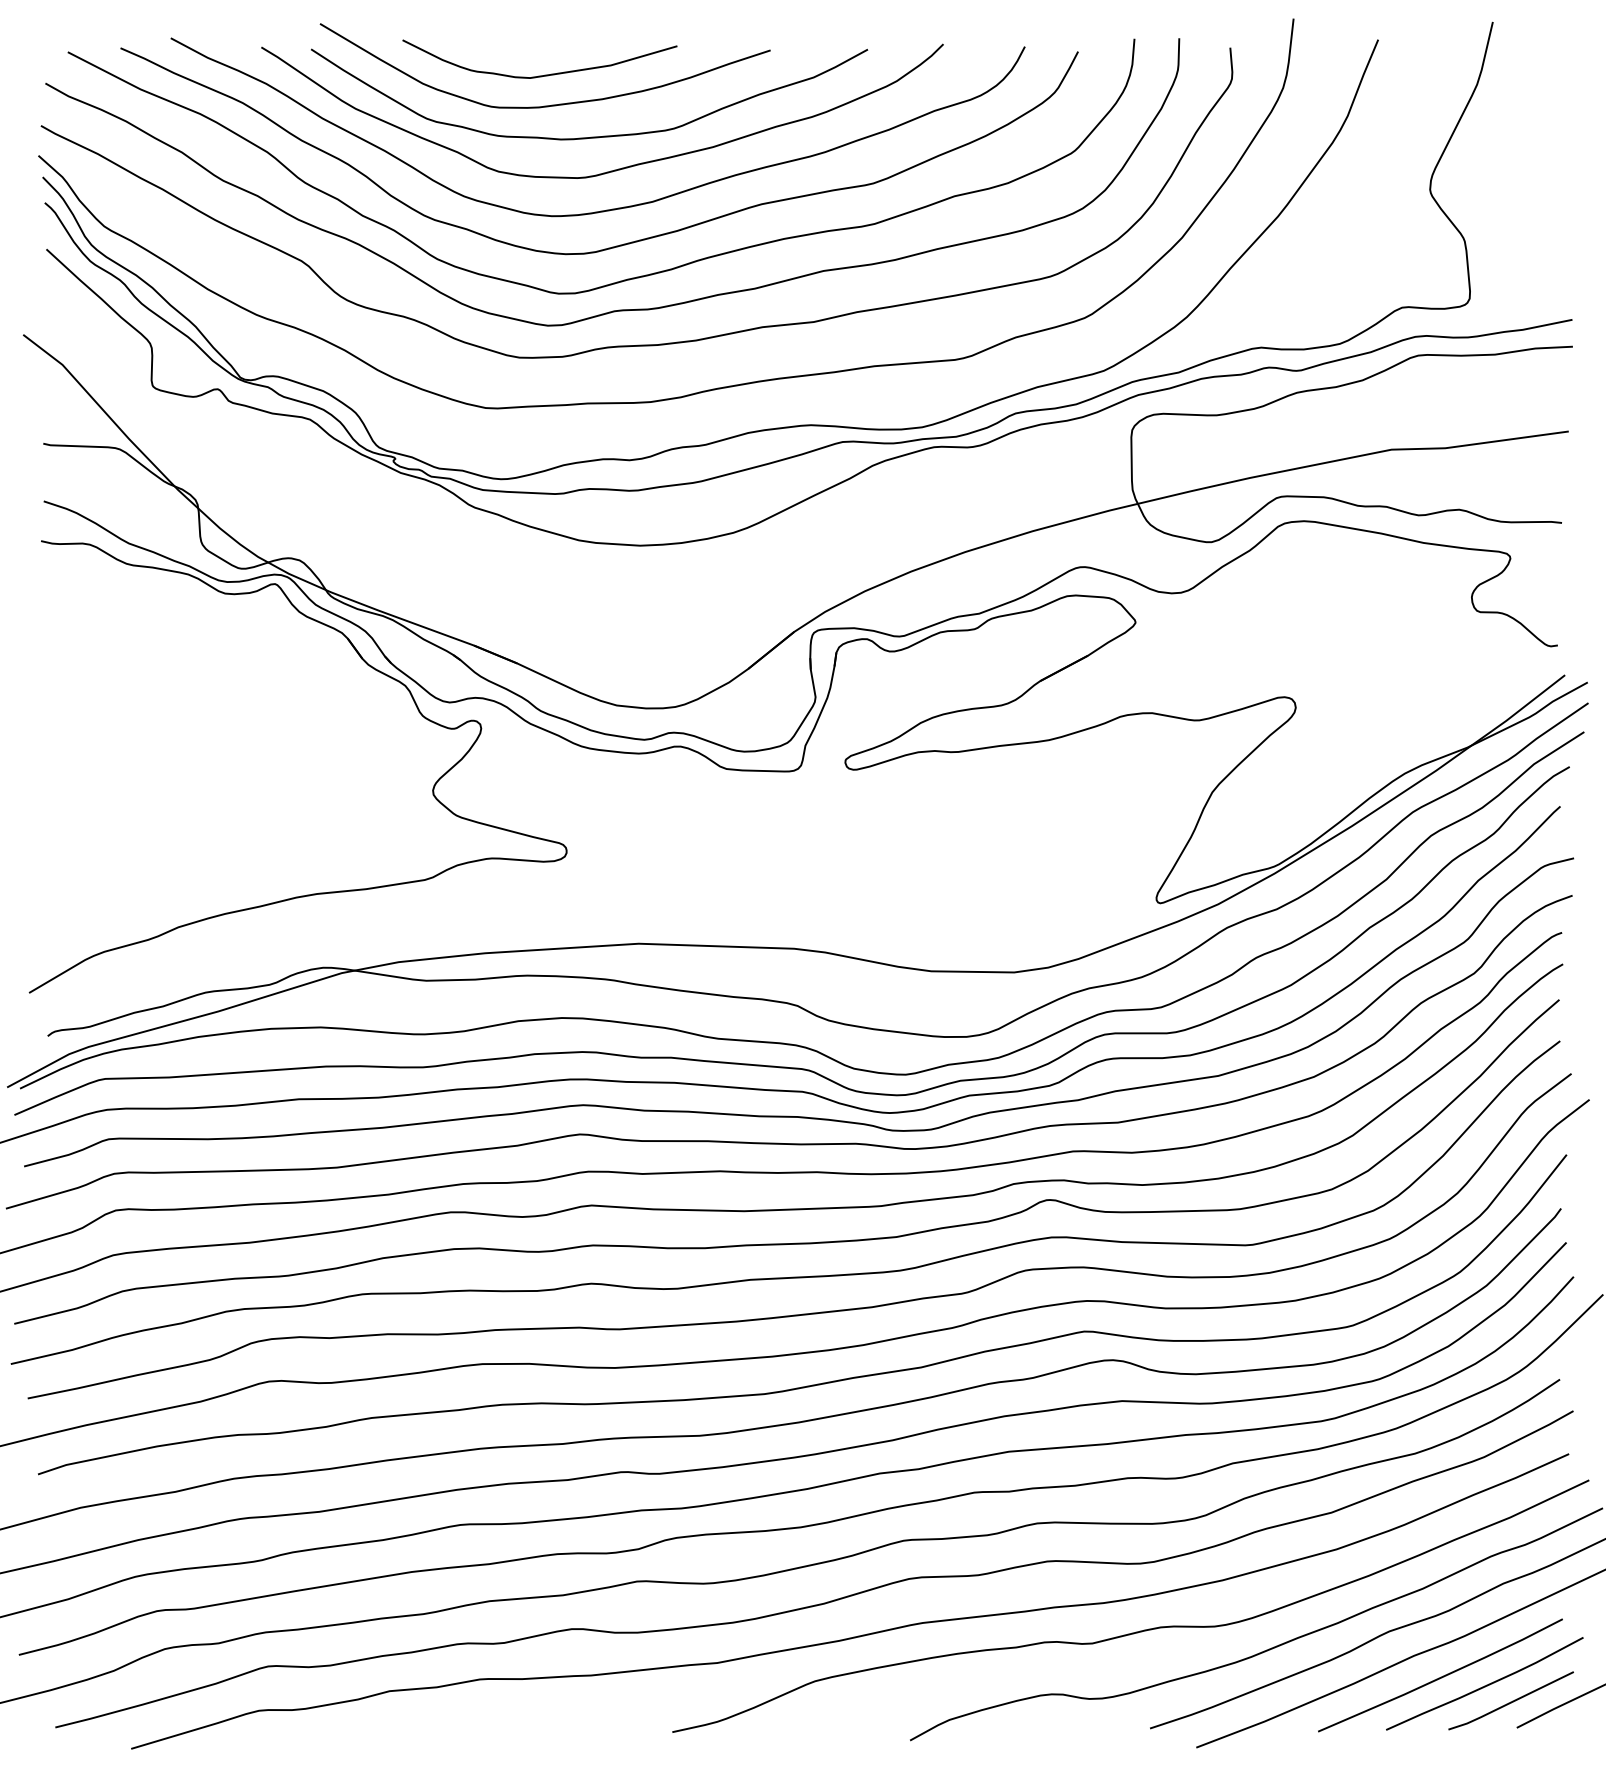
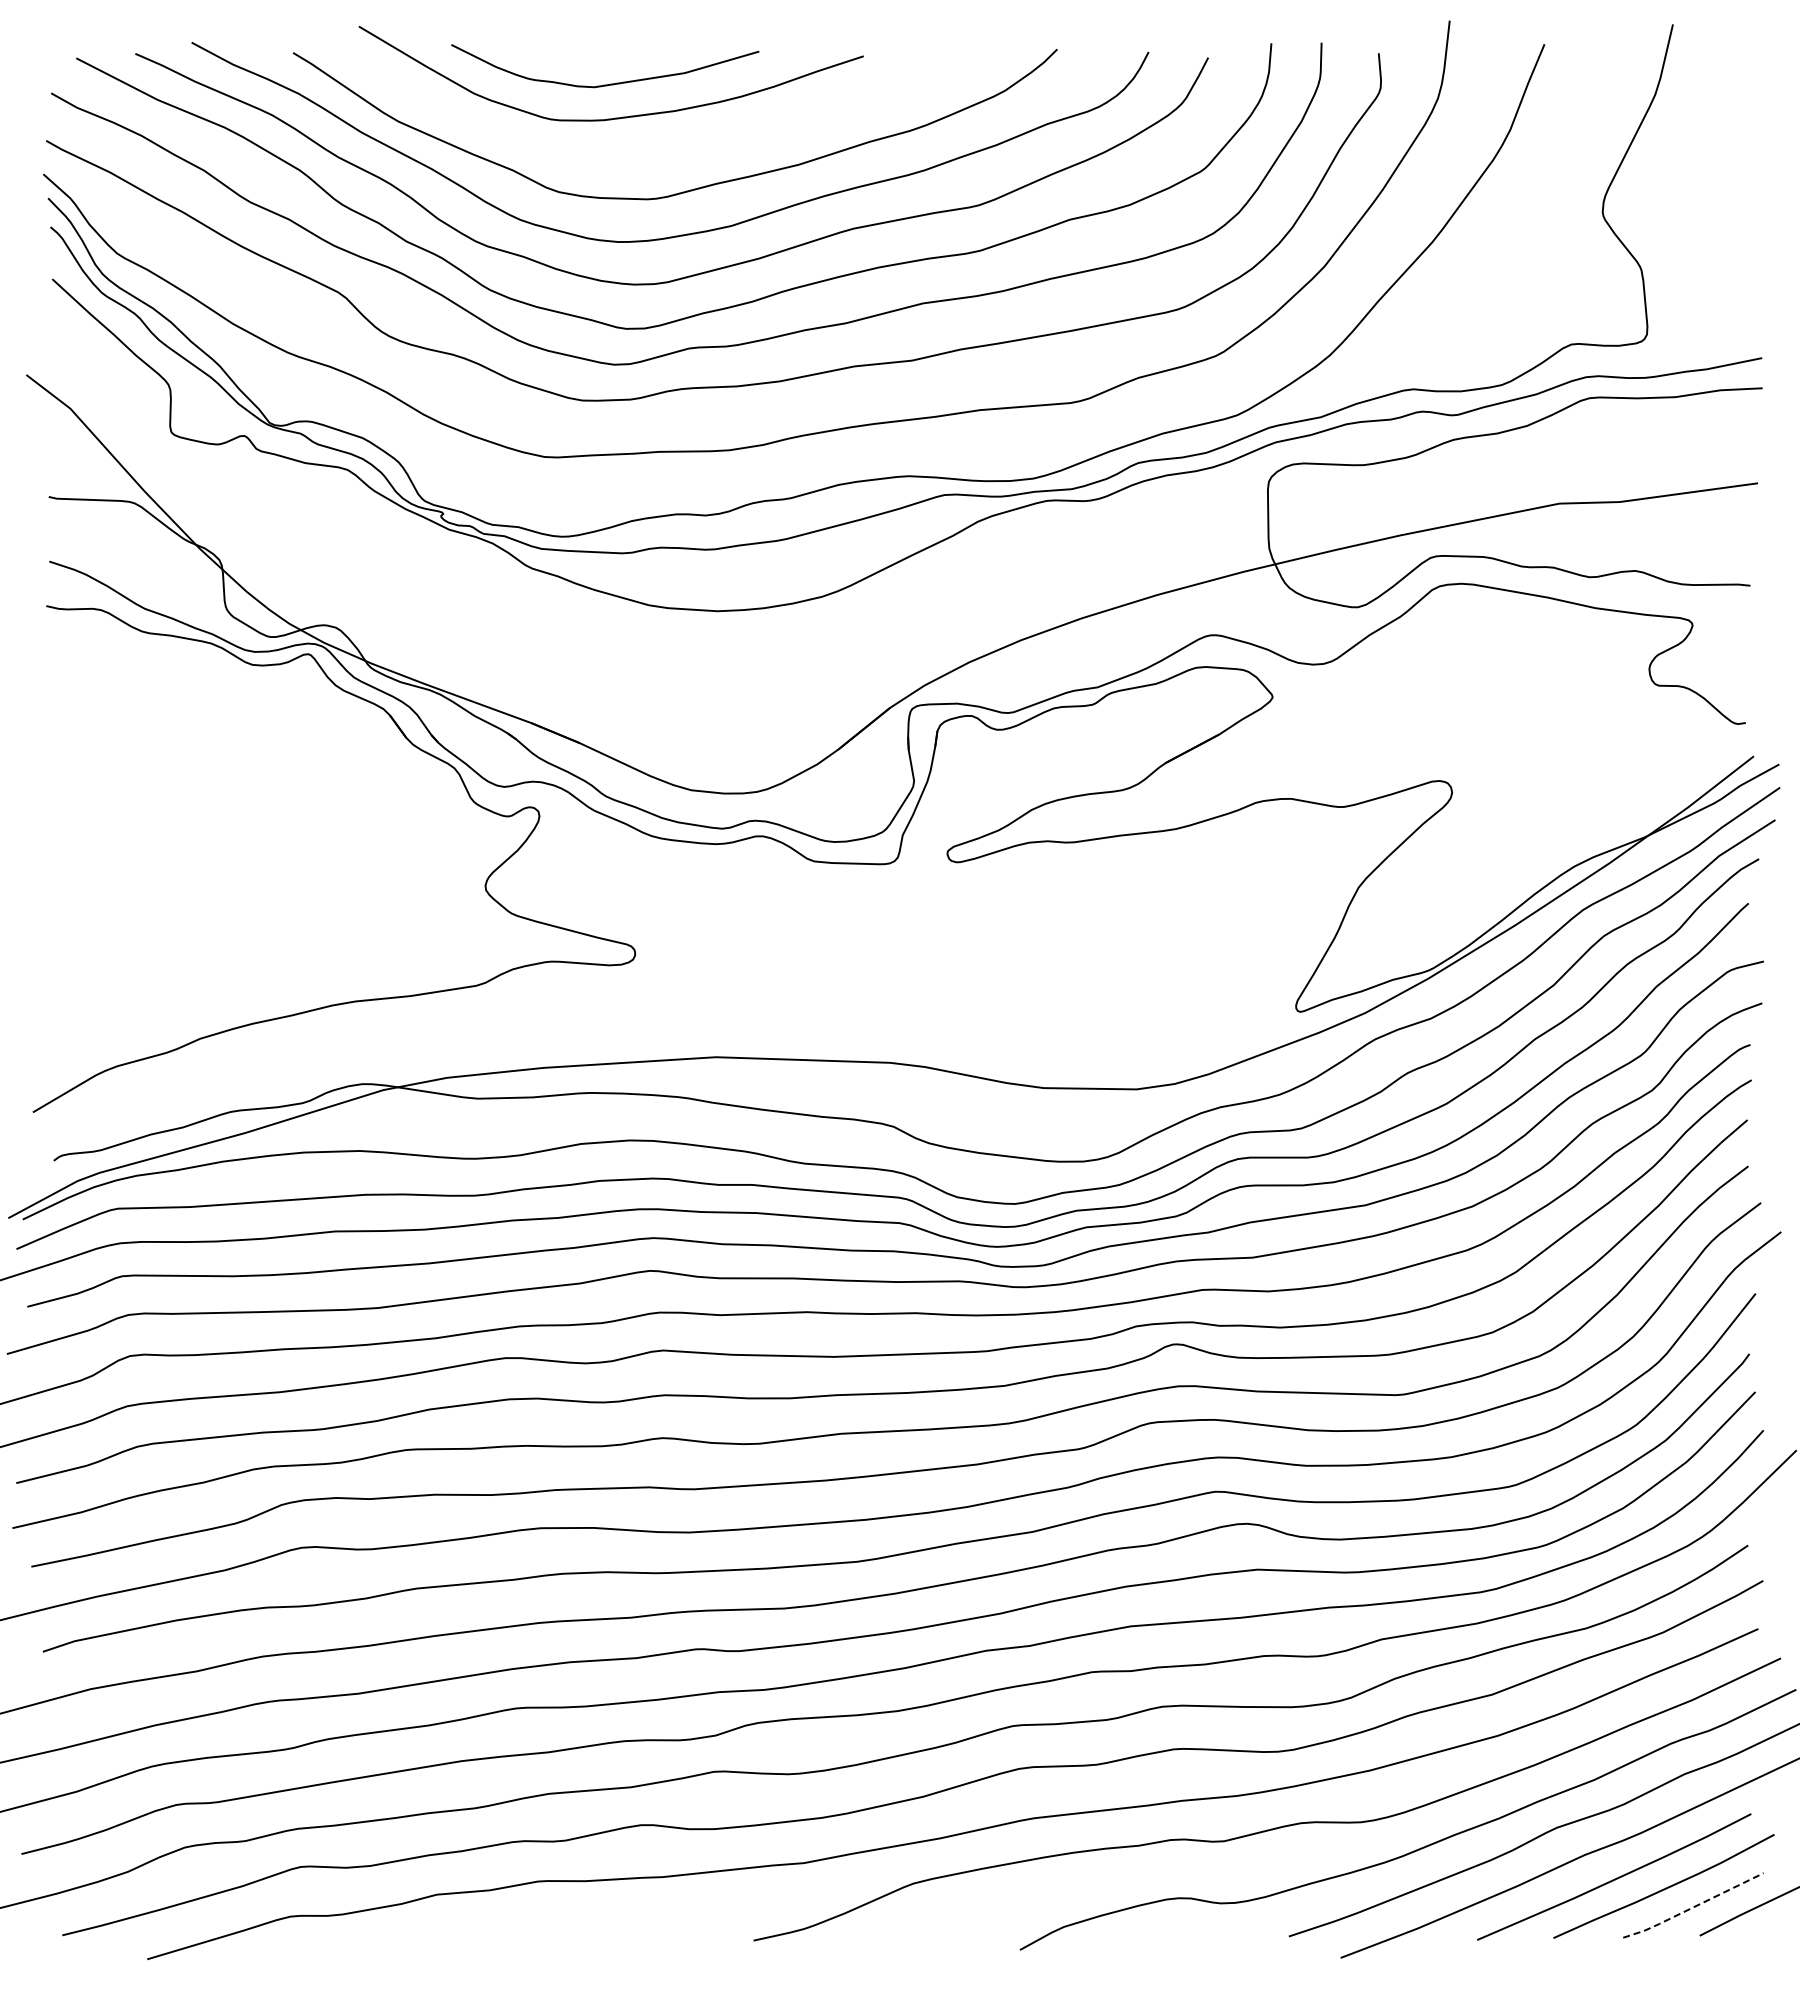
curve: (595, 136) -> (667, 152), removed
line: (1511, 1702) -> (1693, 1907), solid -> dashed

